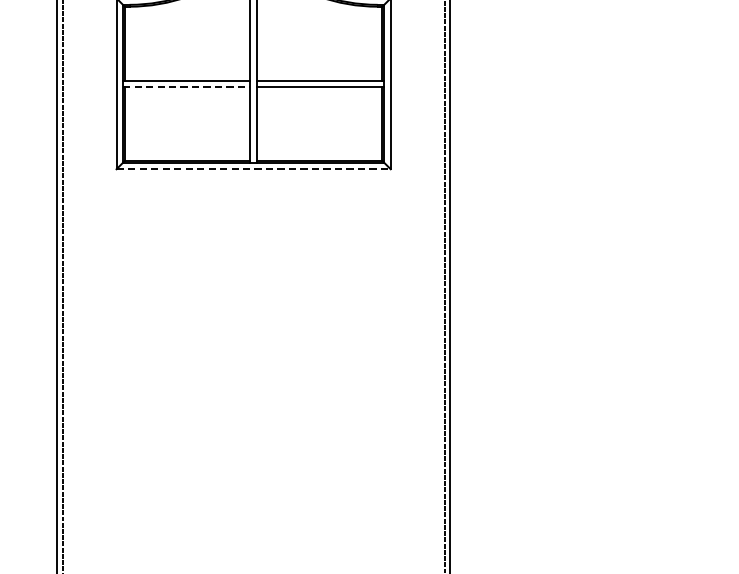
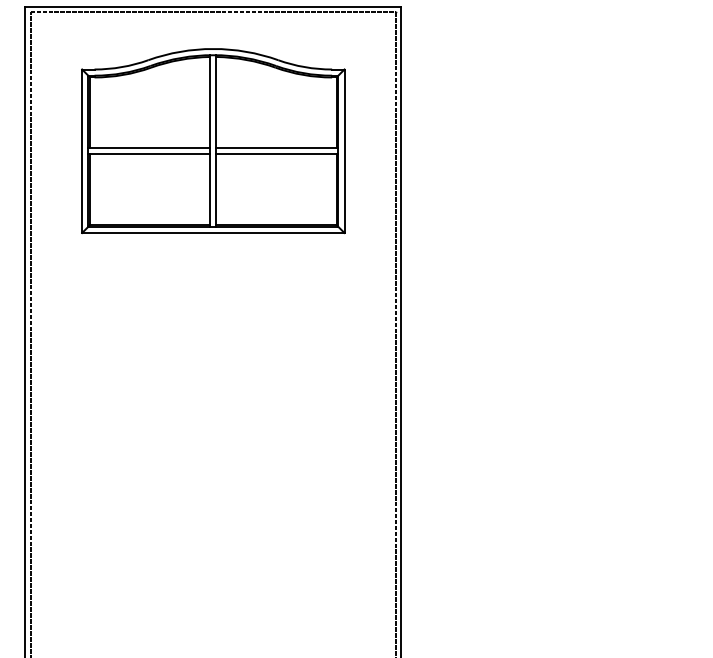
line: (186, 87) -> (149, 154), dashed -> solid
line: (253, 169) -> (213, 233), dashed -> solid

